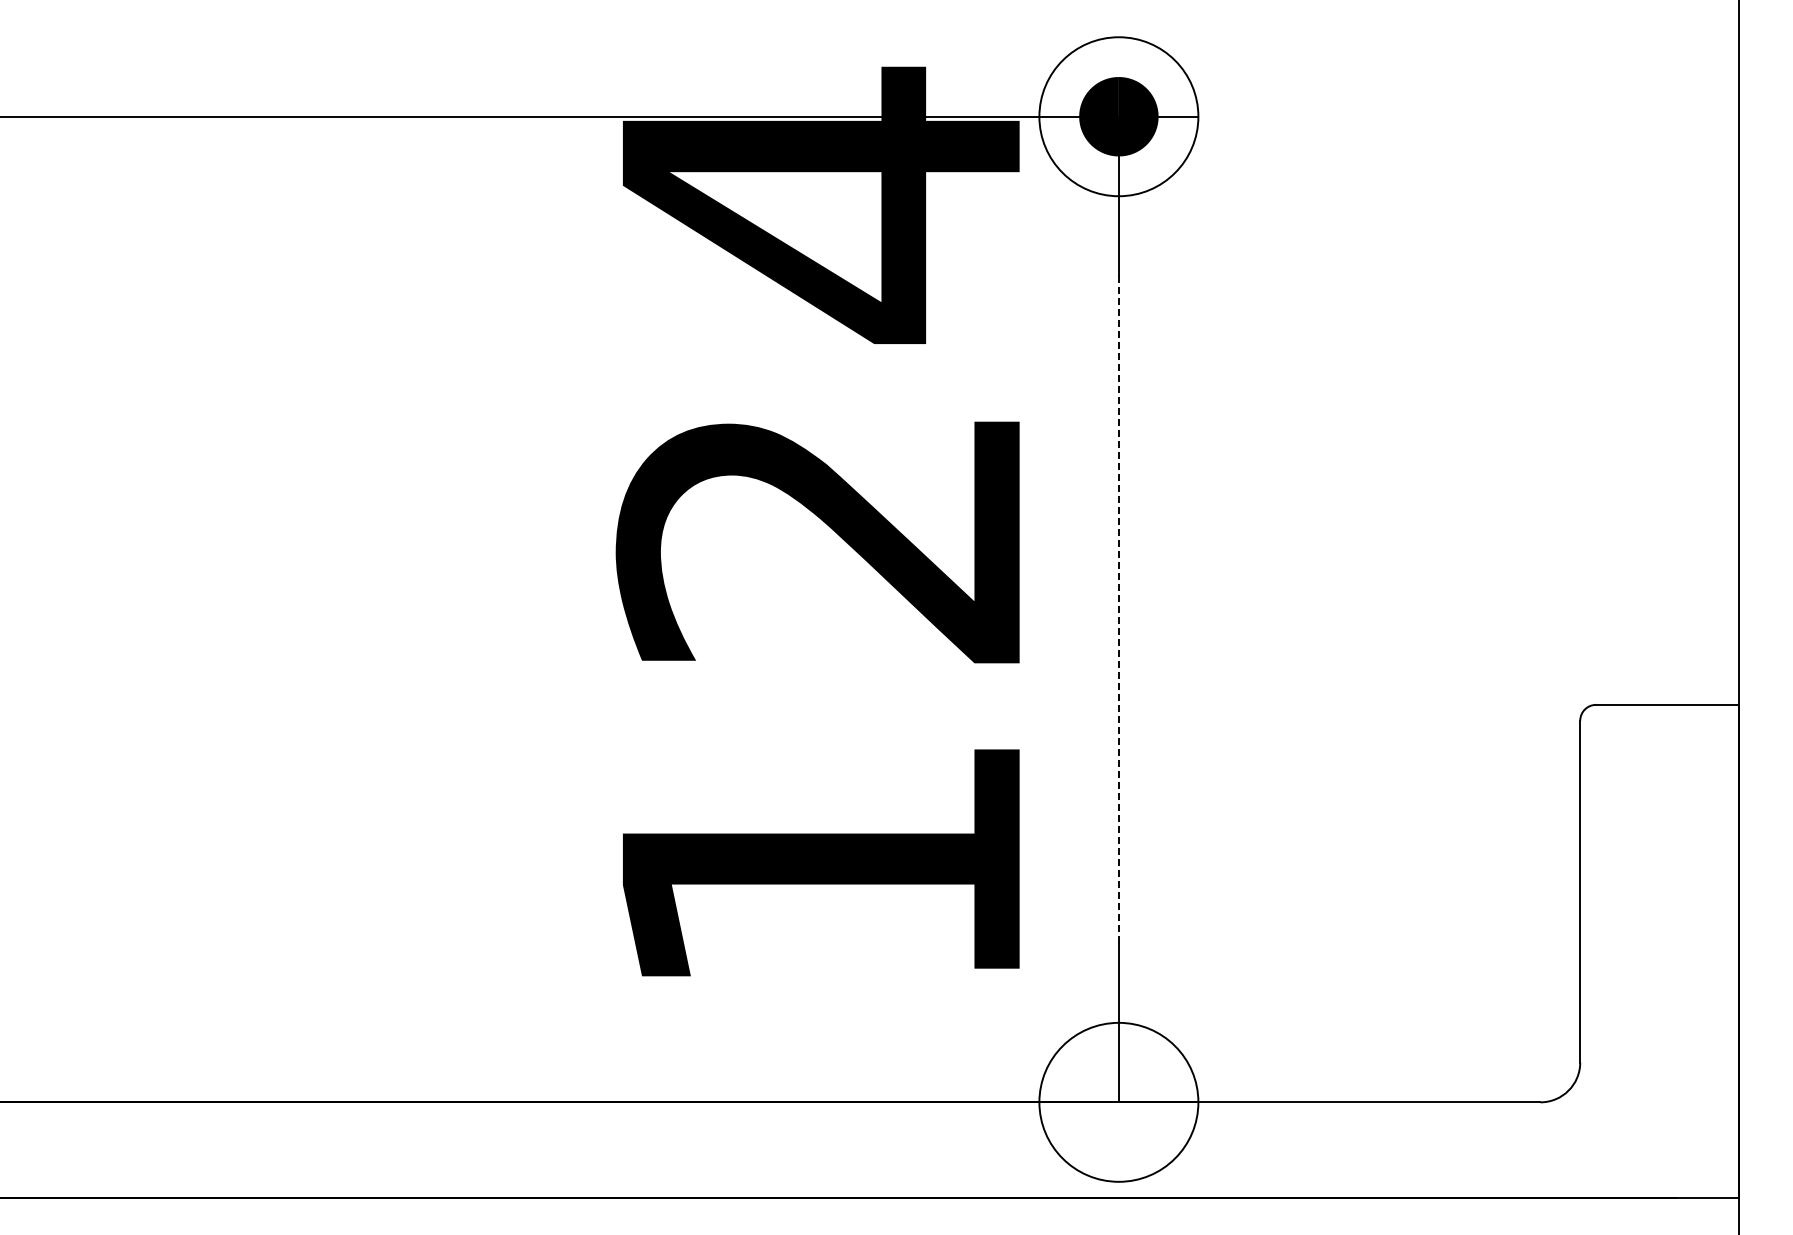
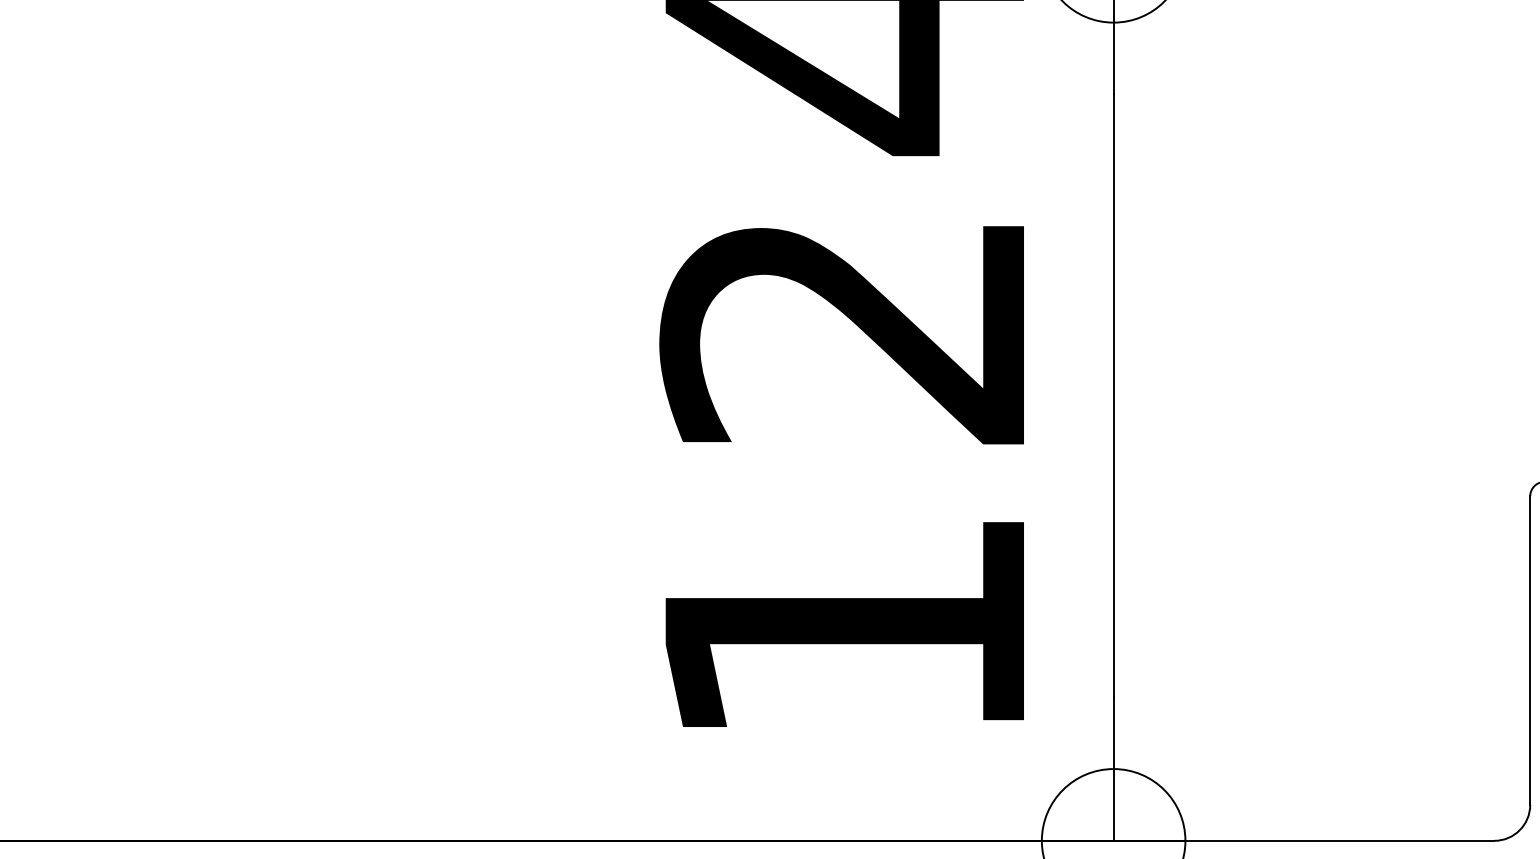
line: (1118, 609) -> (1113, 395), dashed -> solid

